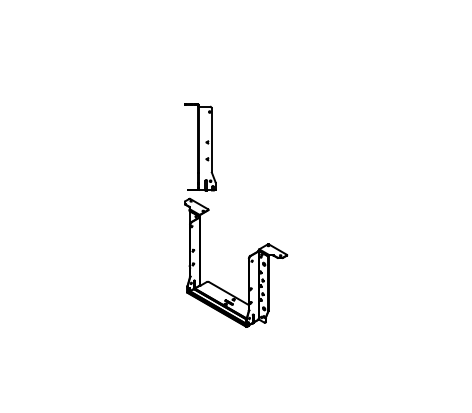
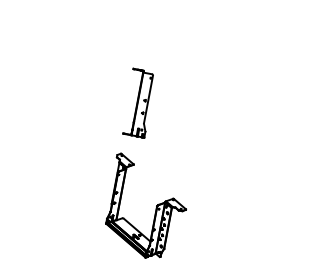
part: (200, 147) -> (139, 103), moved

